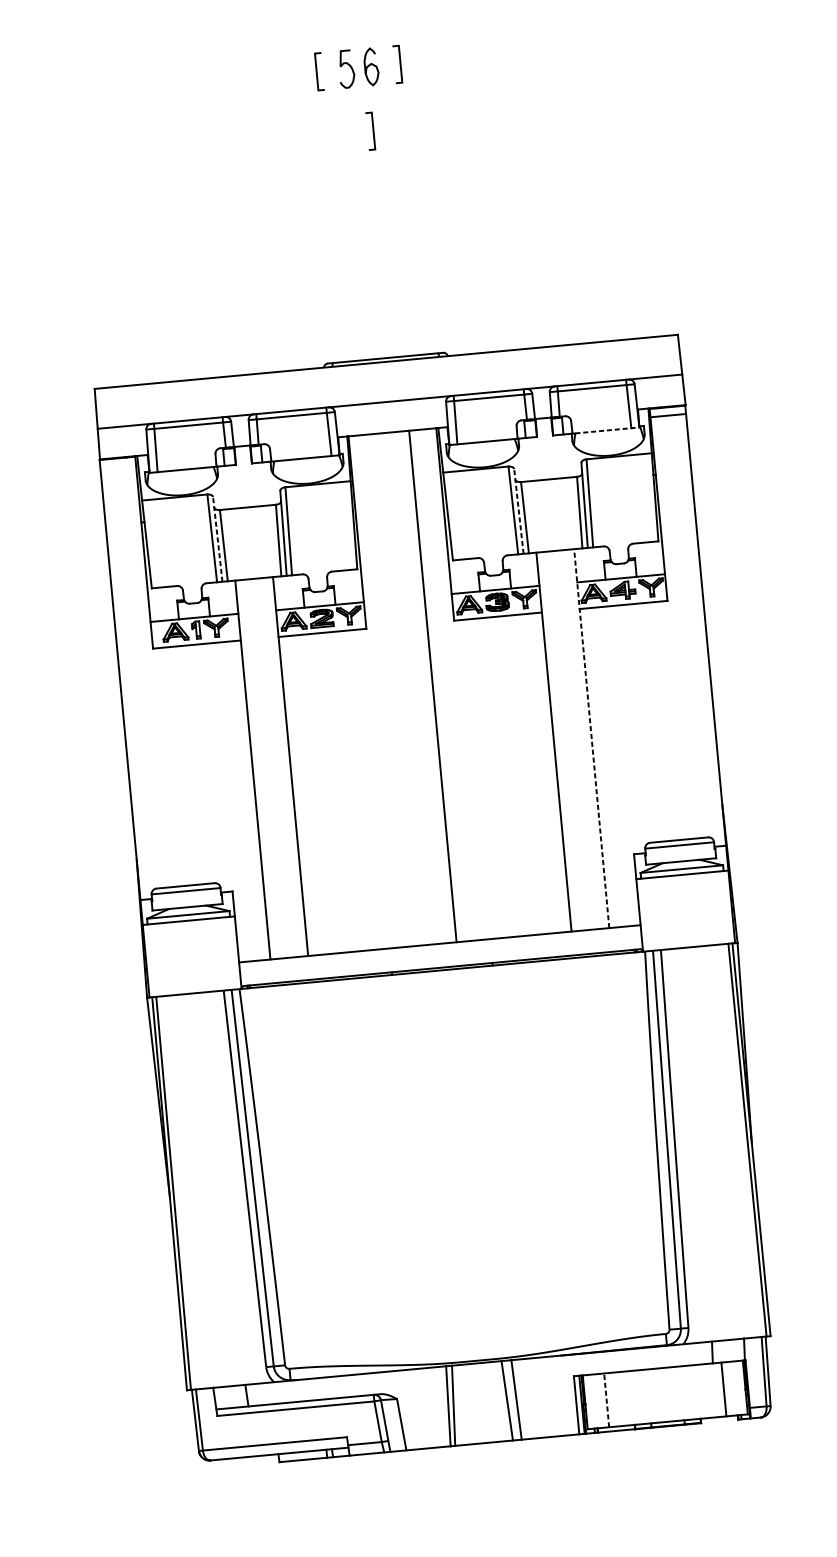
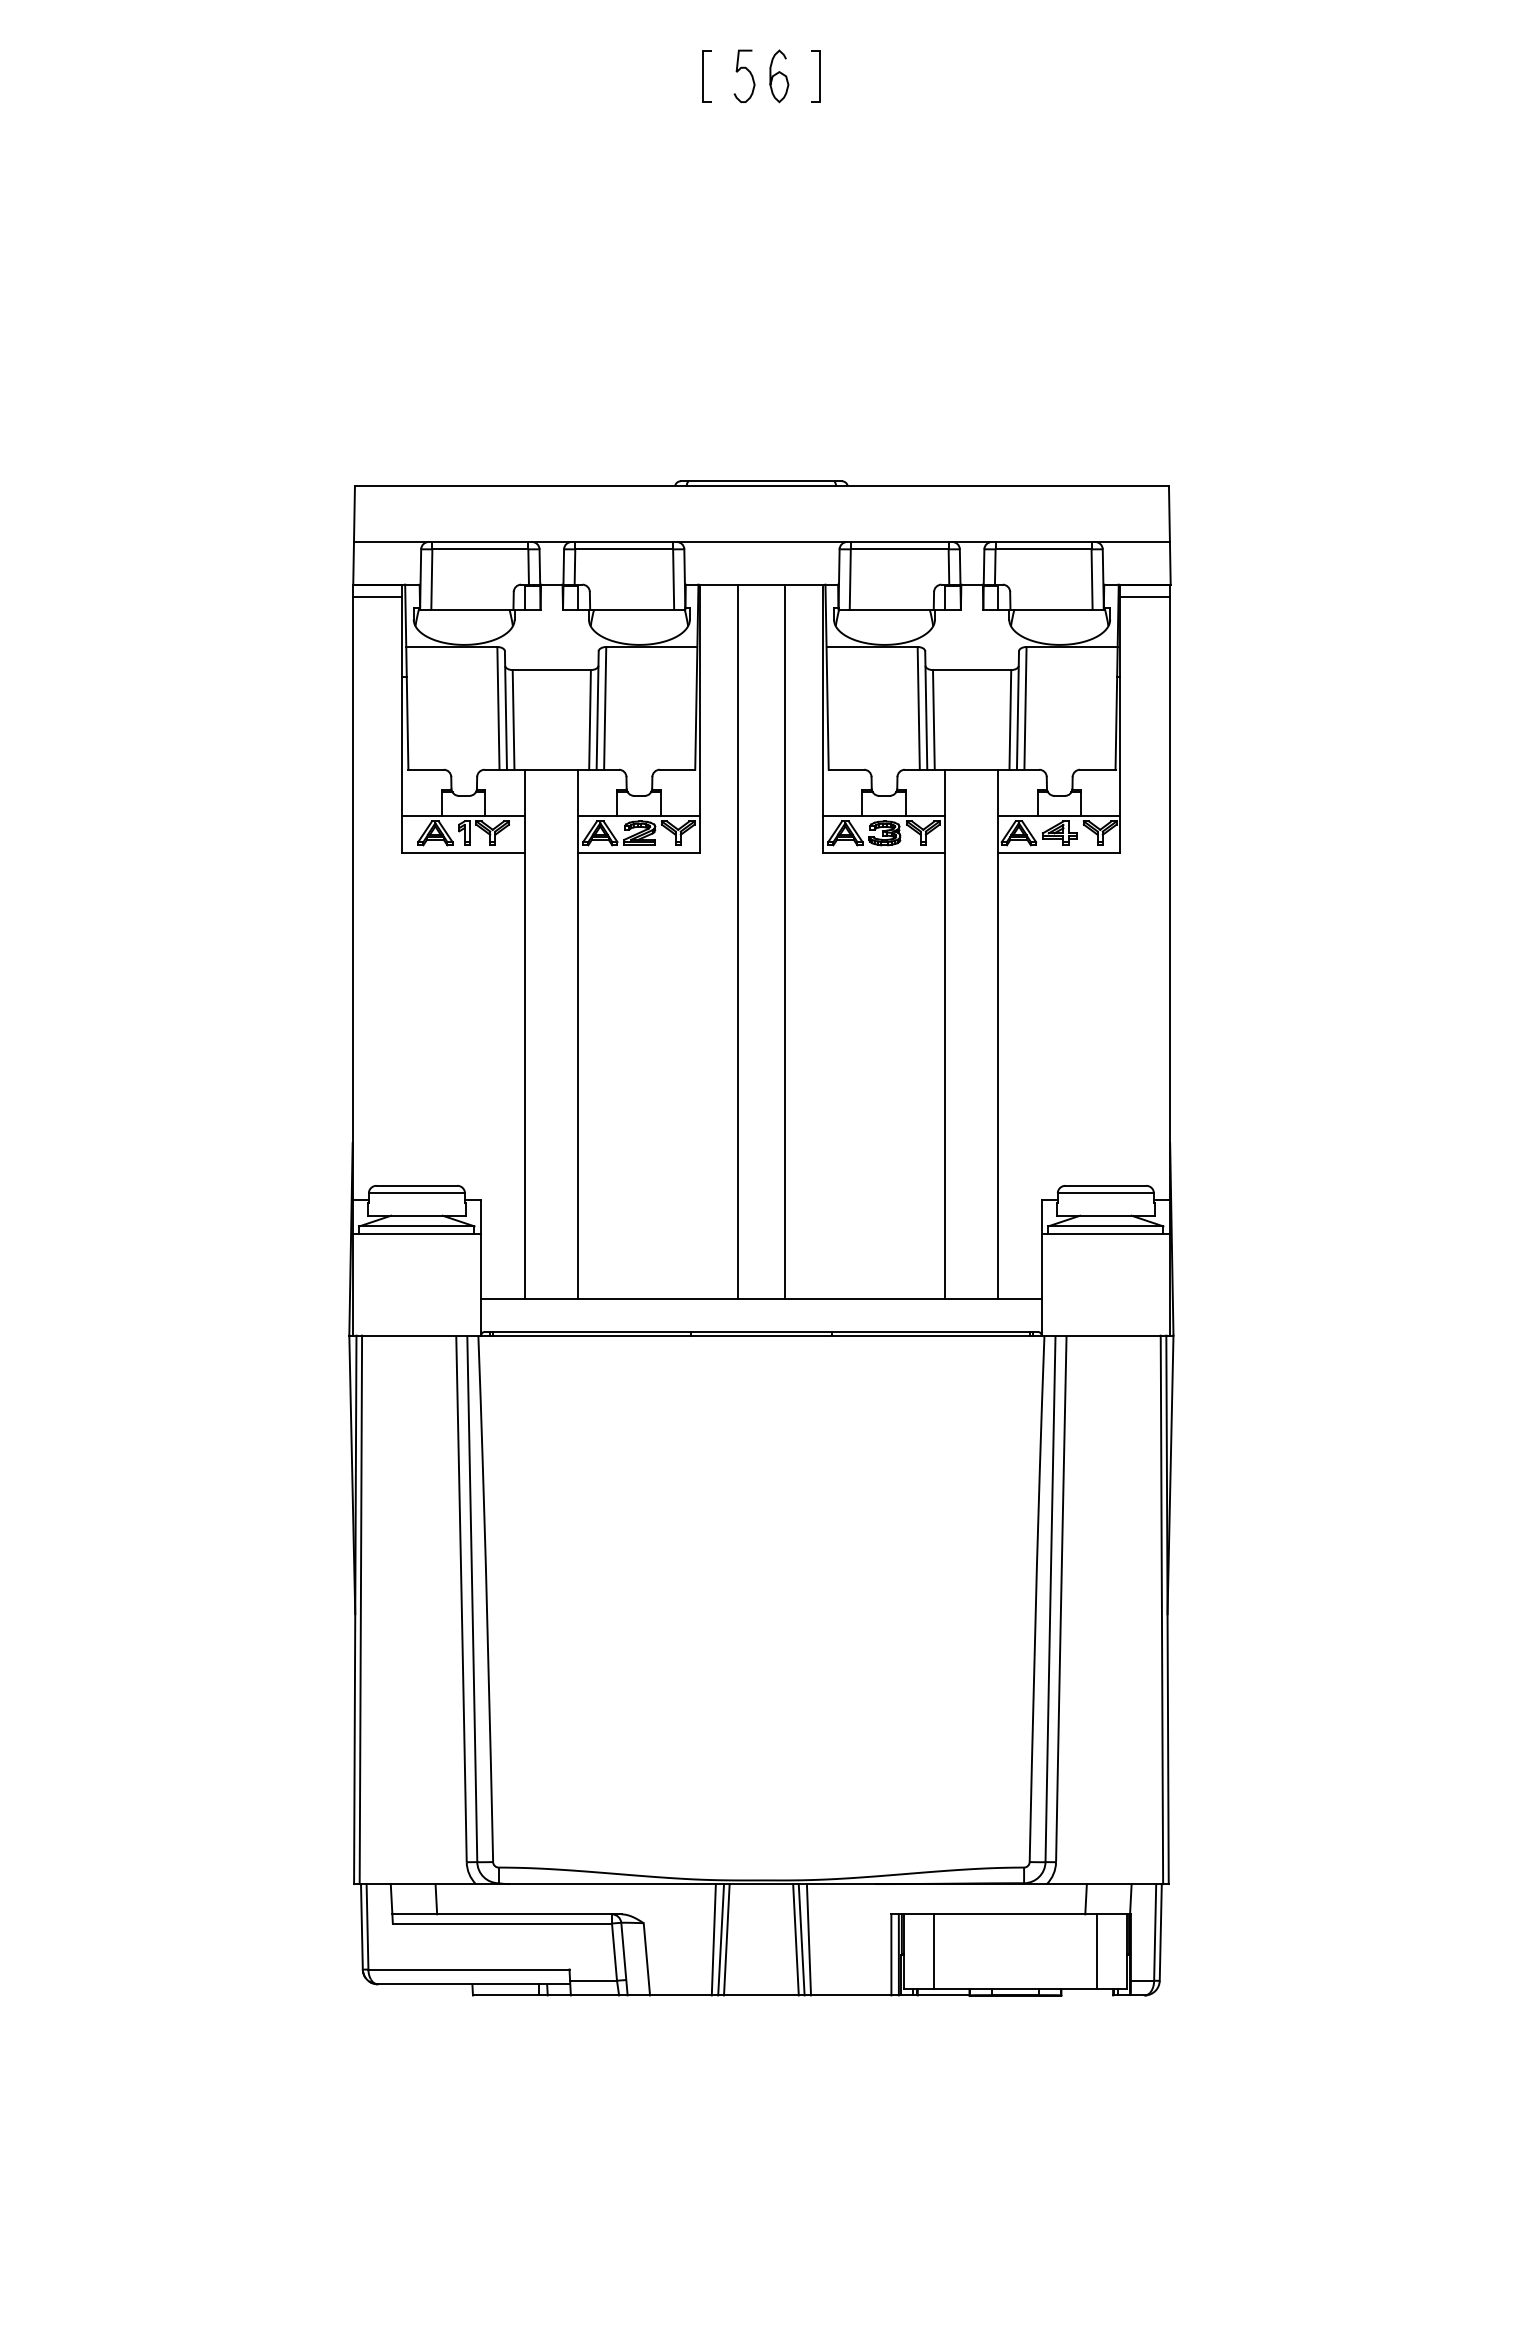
line: (373, 131) -> (773, 165), removed
line: (607, 430) -> (1059, 609), dashed -> solid
line: (118, 467) -> (377, 597), added
line: (519, 511) -> (926, 710), dashed -> solid
line: (217, 539) -> (505, 710), dashed -> solid
line: (399, 689) -> (738, 941), added
line: (591, 738) -> (997, 1033), dashed -> solid
line: (511, 1400) -> (801, 1939), added
line: (606, 1400) -> (933, 1951), dashed -> solid
line: (457, 1405) -> (726, 1939), added

